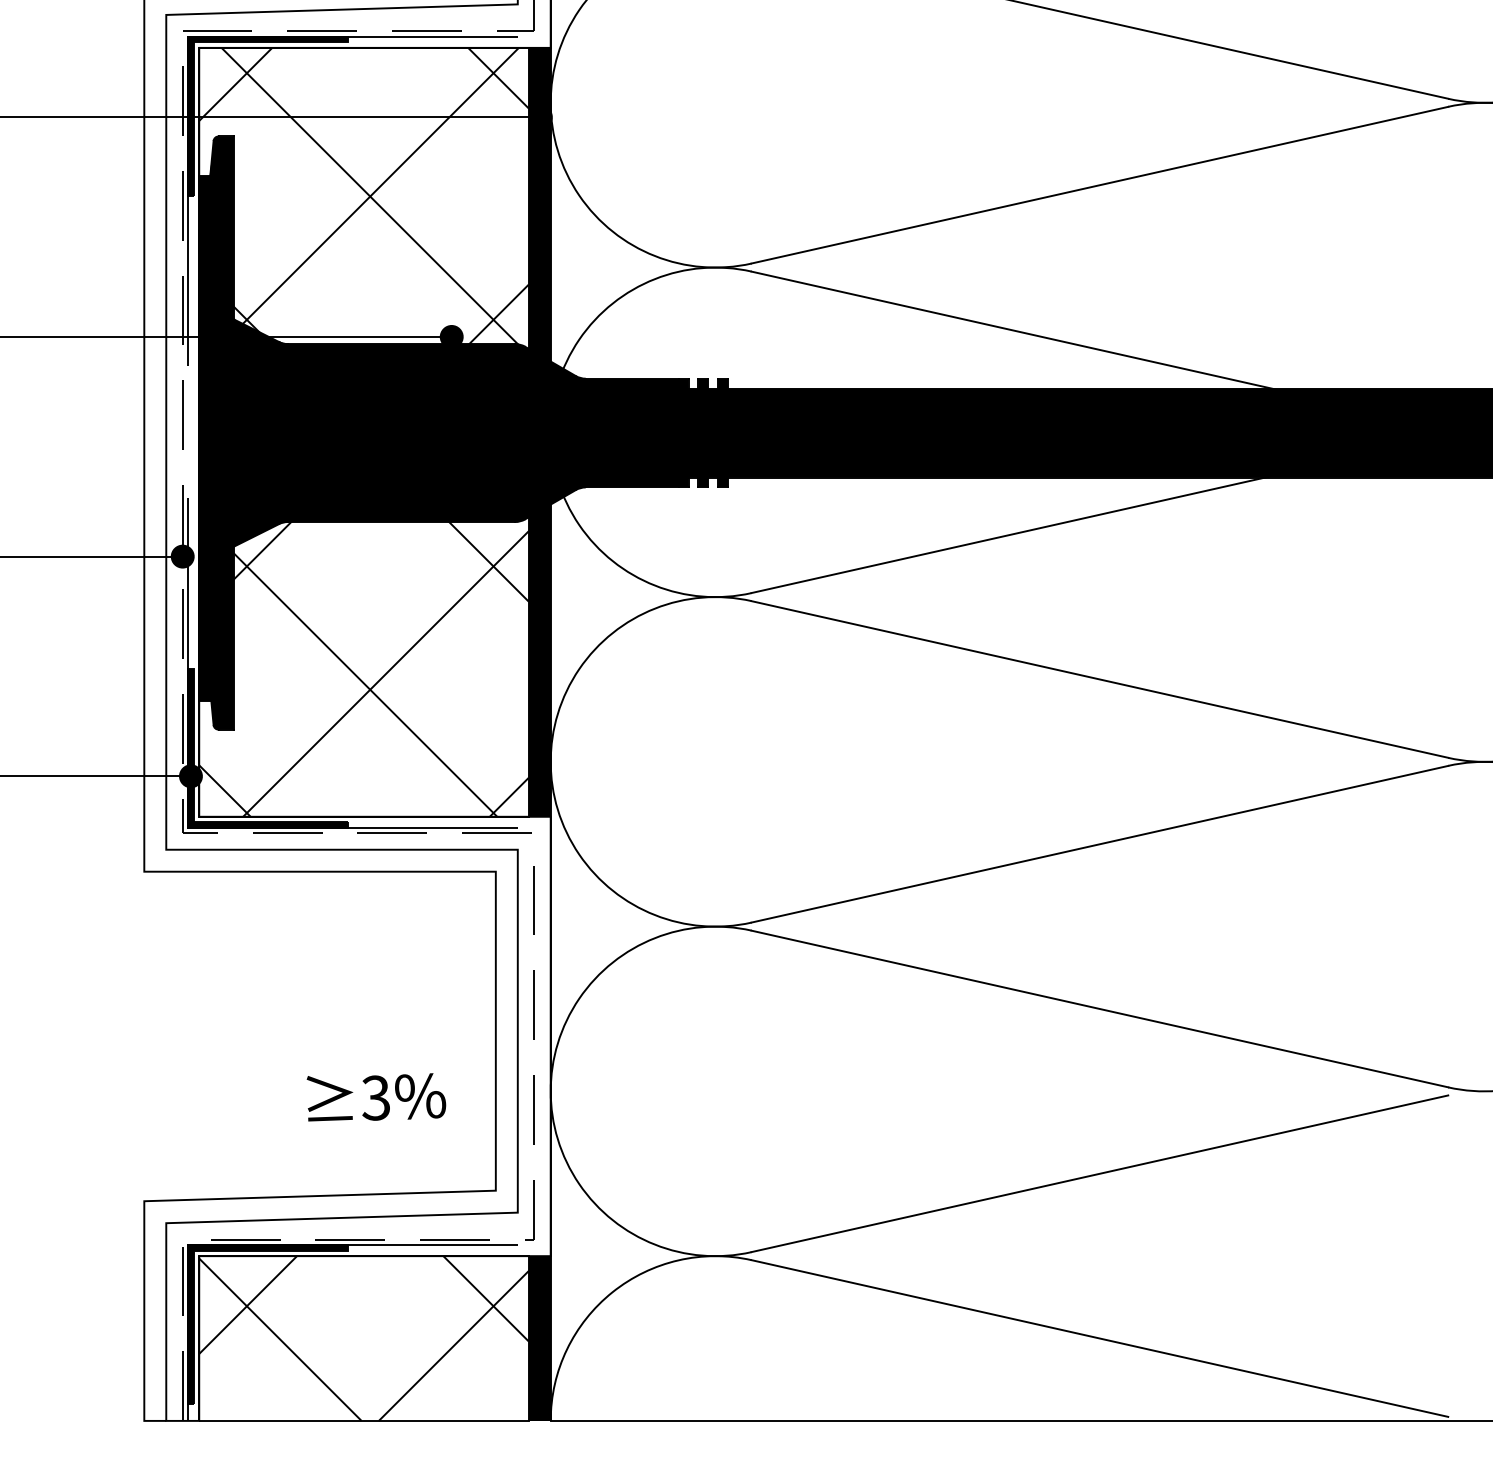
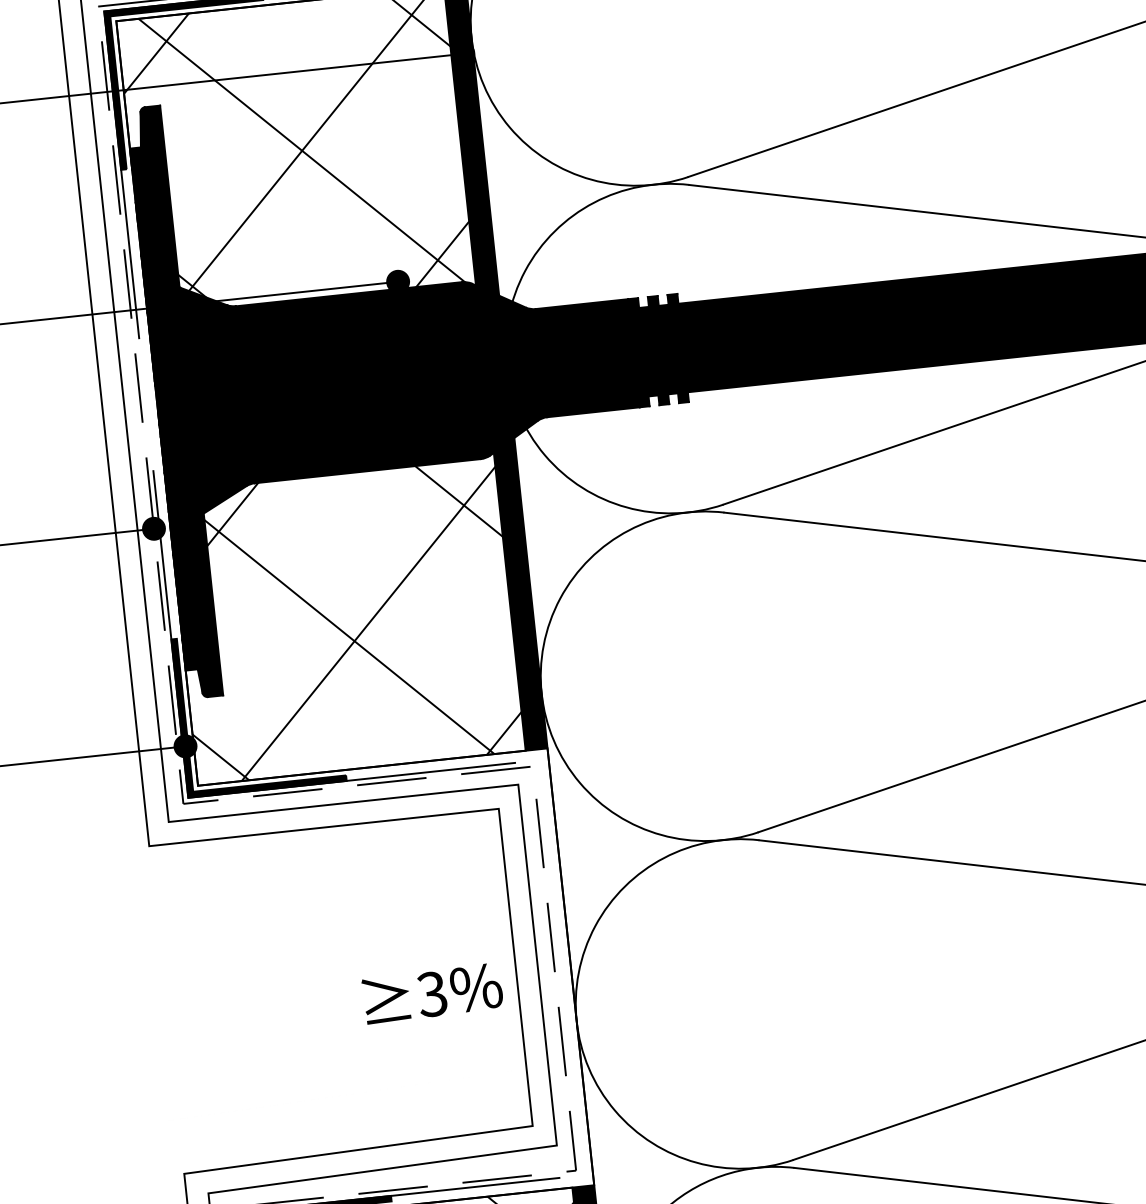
text: (376, 1097) -> (432, 993), moved

